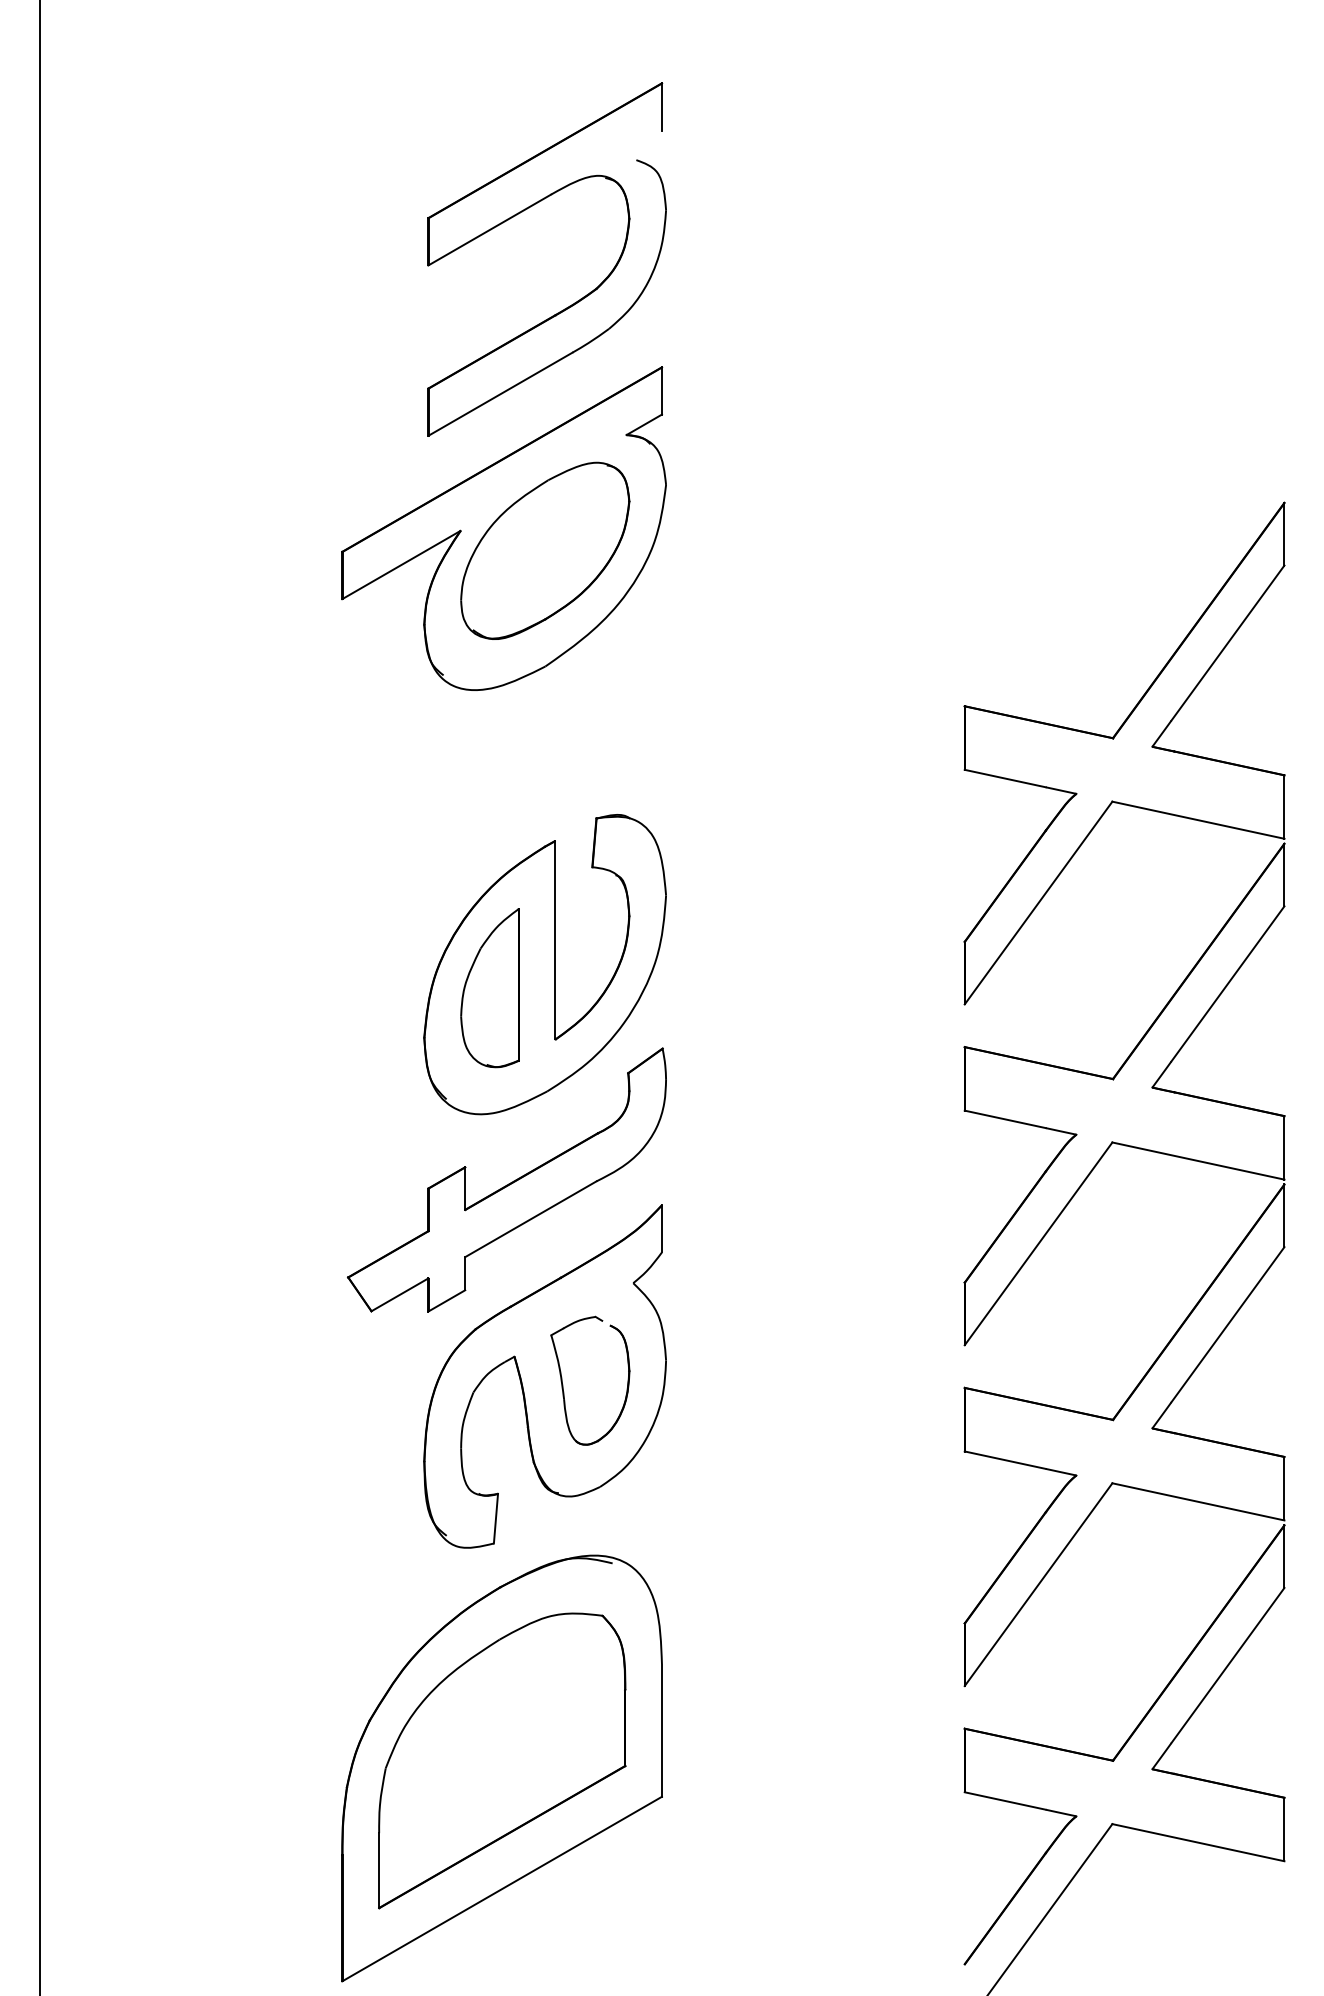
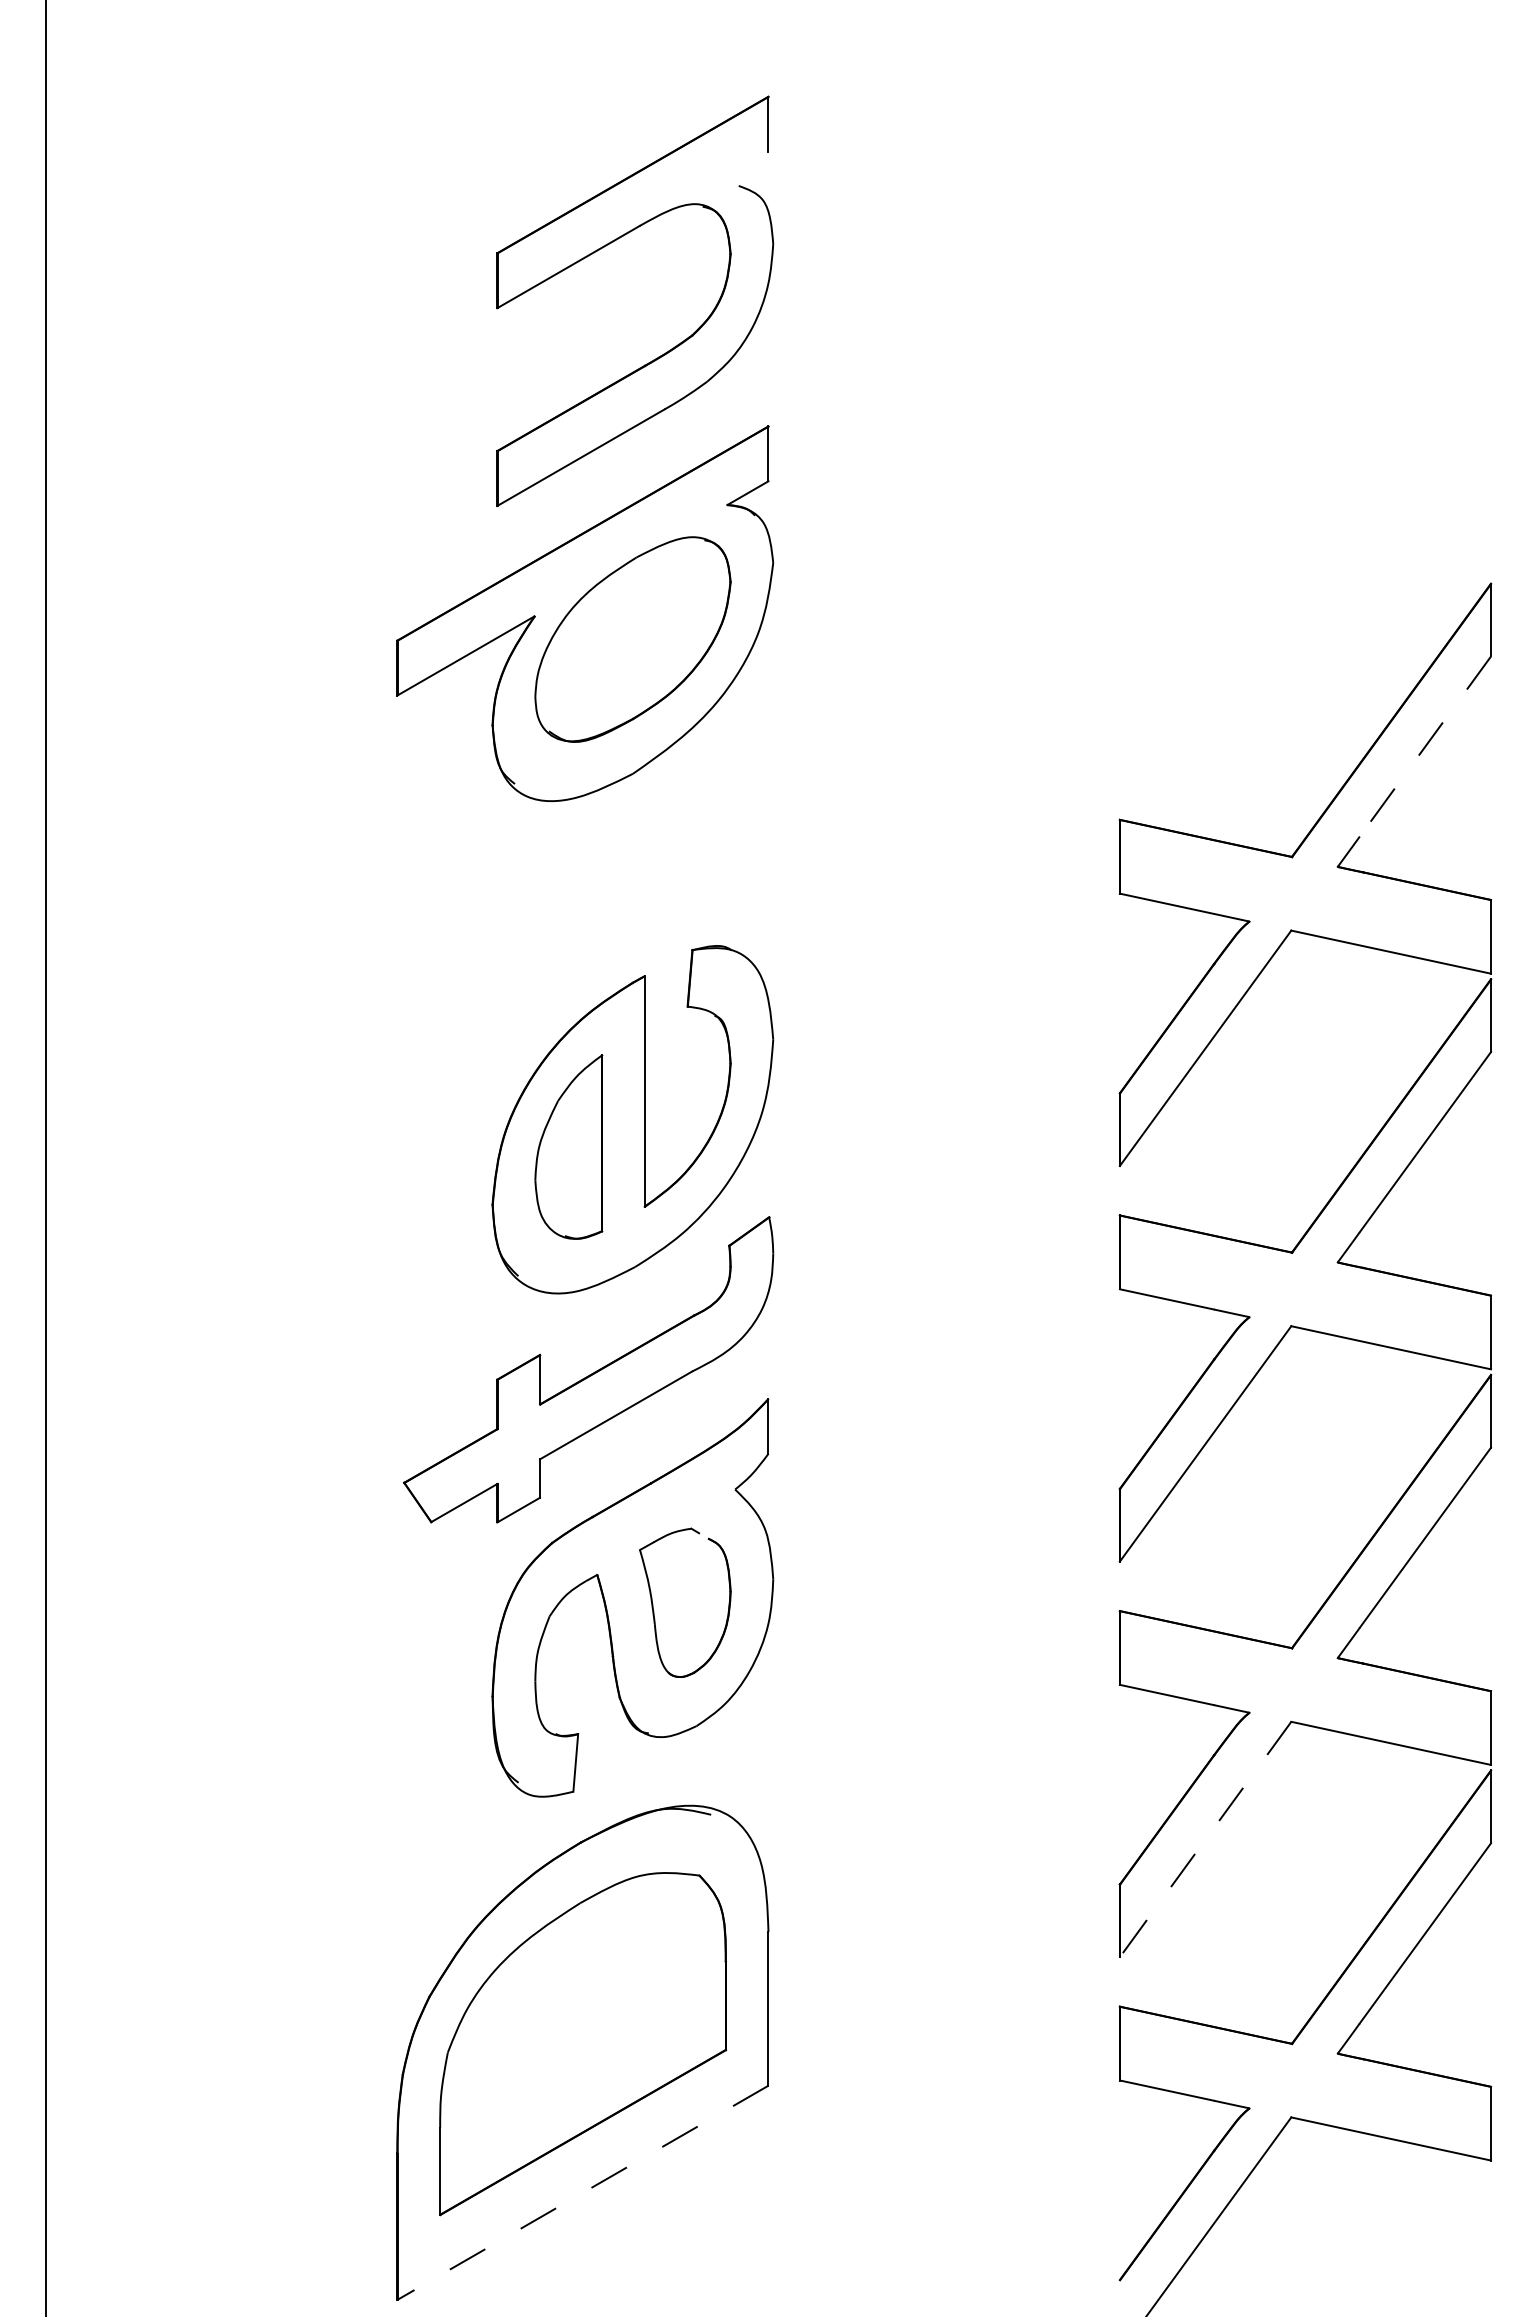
line: (1228, 643) -> (1425, 746), solid -> dashed
line: (1038, 1584) -> (1205, 1839), solid -> dashed
line: (501, 1889) -> (582, 2193), solid -> dashed

